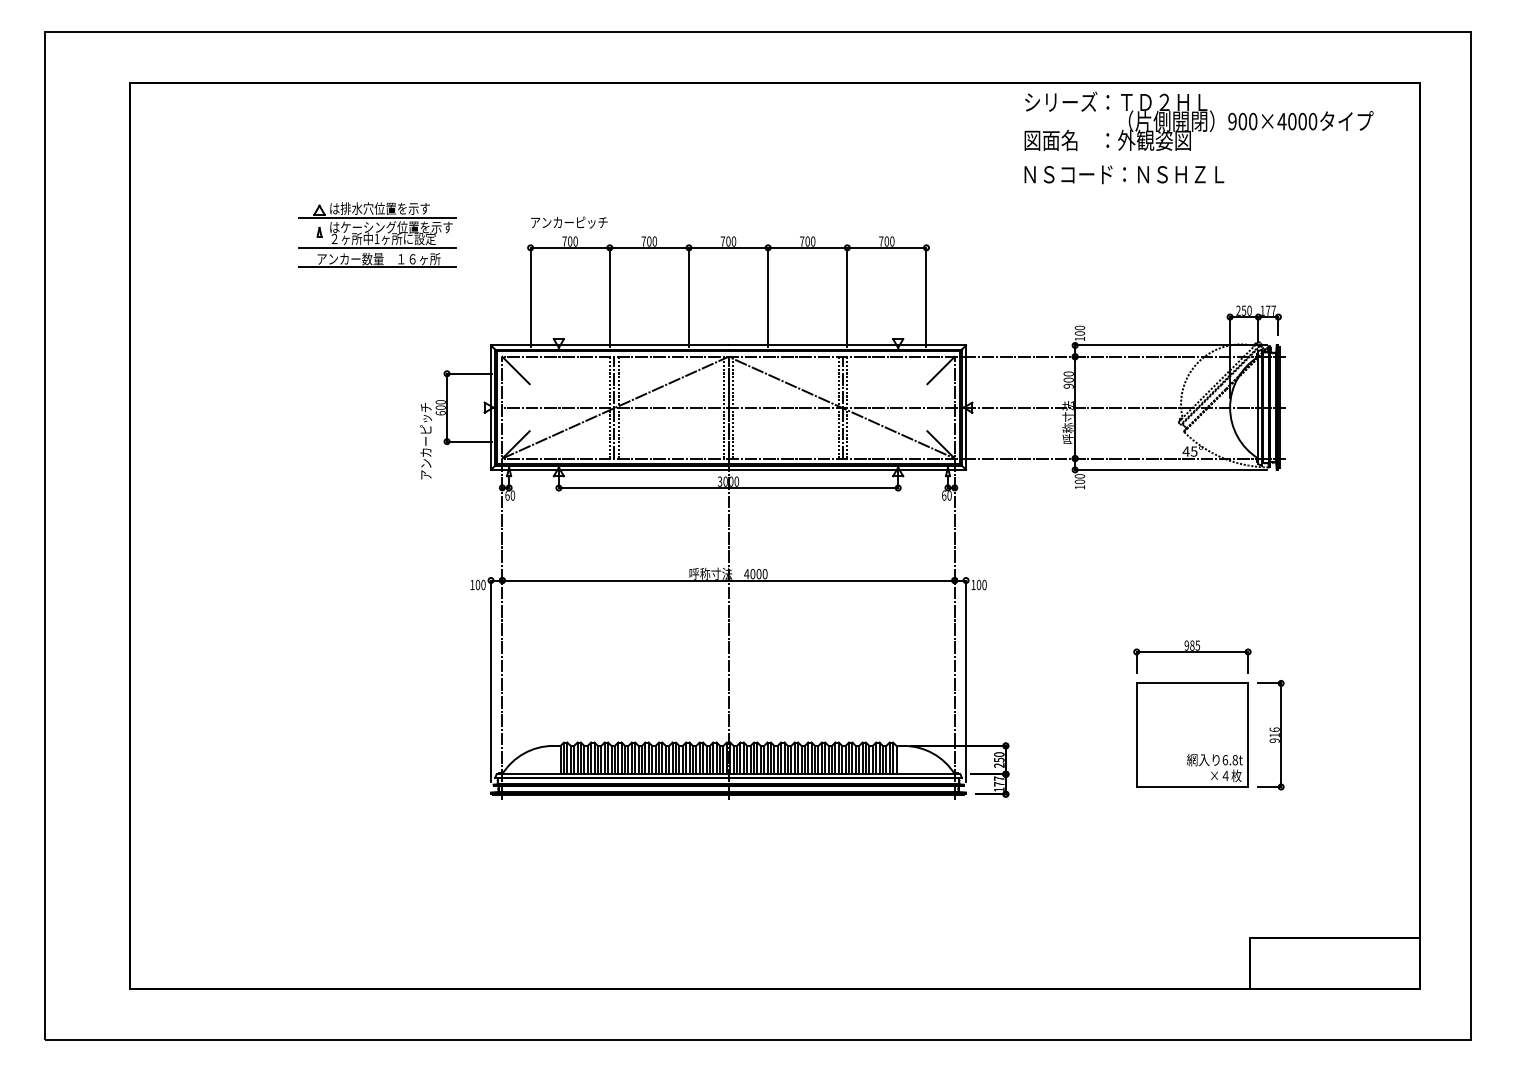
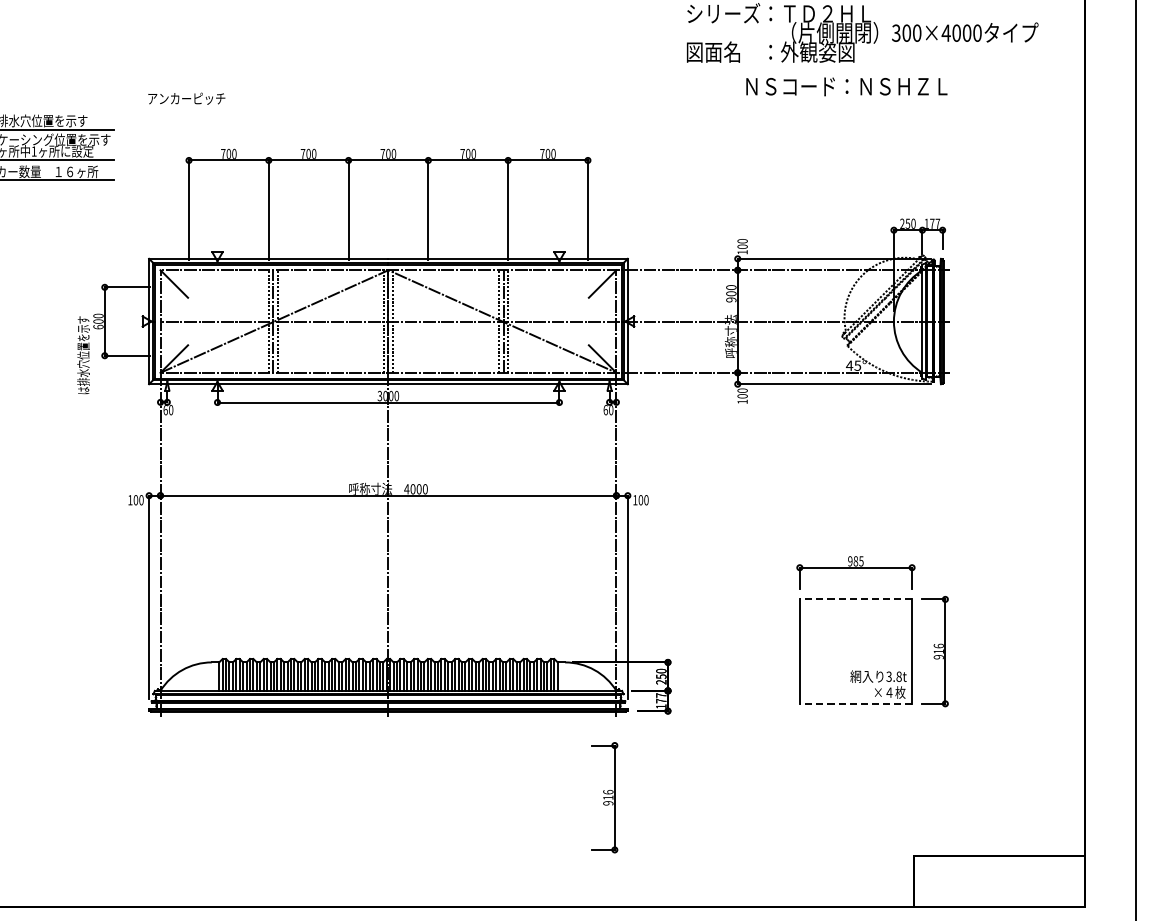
text: (1232, 121) -> (896, 33), 900×4000 -> 300×4000
text: (1124, 174) -> (846, 86), moved
text: (569, 222) -> (186, 98), moved
text: (425, 440) -> (83, 354), アンカーピッチ -> は排水穴位置を示す
line: (1192, 683) -> (856, 599), solid -> dashed
text: (1225, 760) -> (889, 677), 6.8t -> 3.8t
line: (1192, 787) -> (856, 704), solid -> dashed
part: (942, 880) -> (604, 798), added

